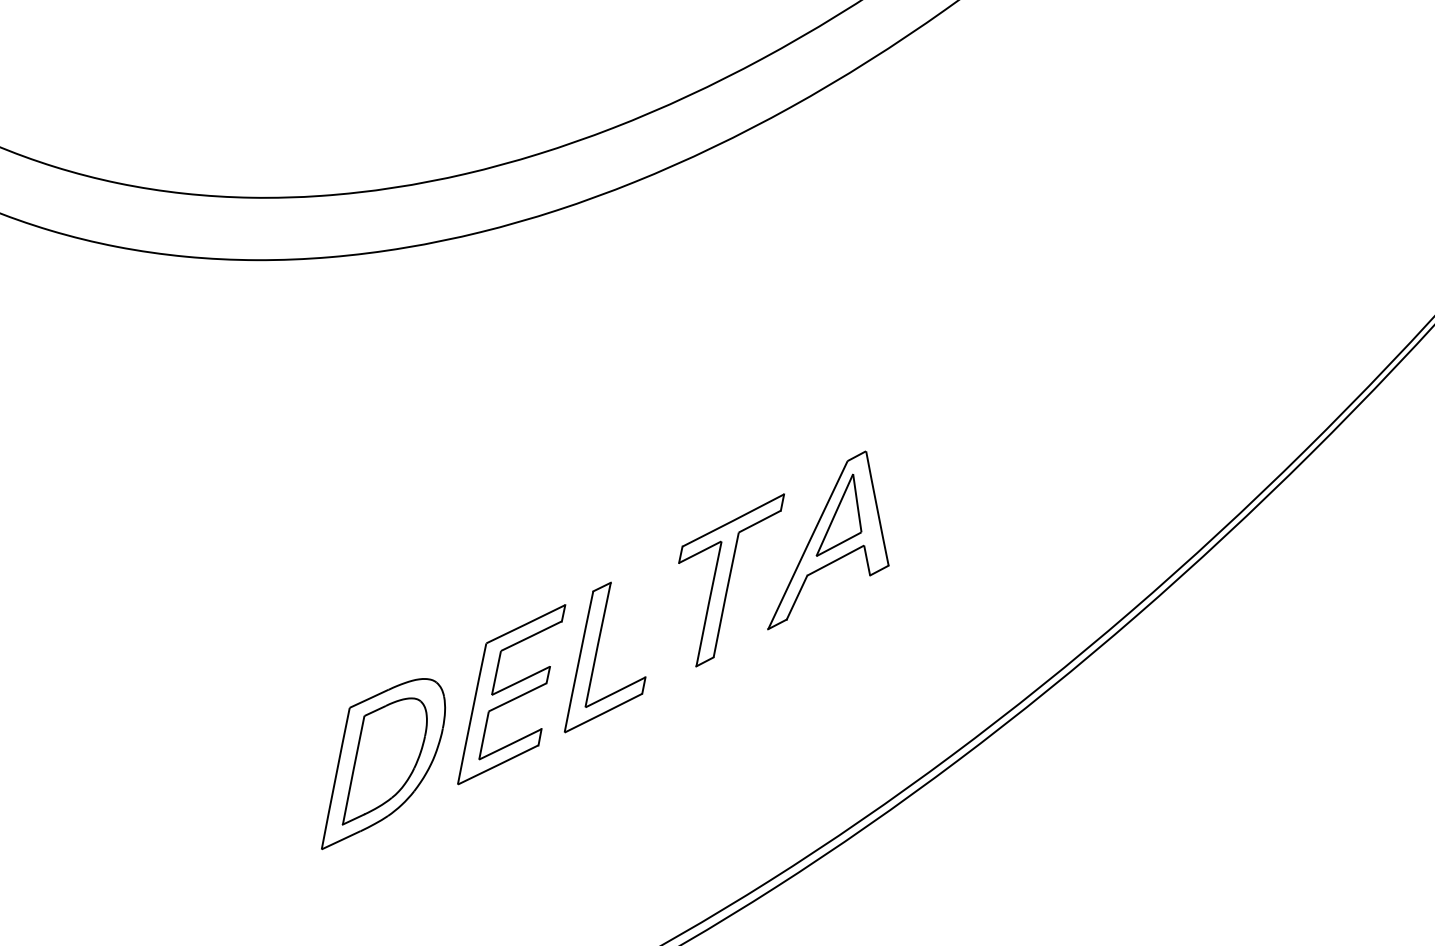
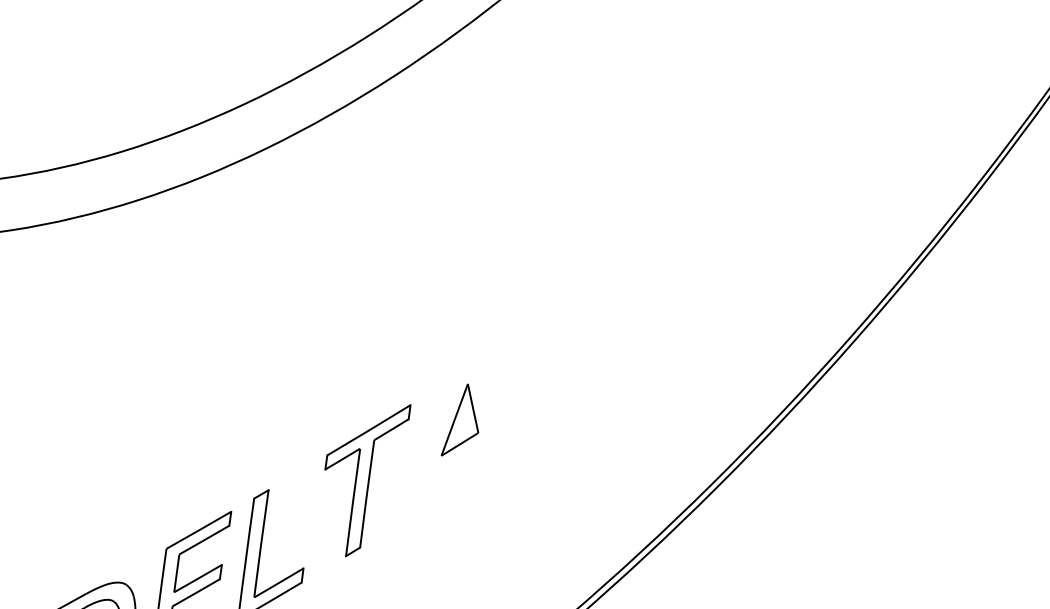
part: (828, 540) -> (450, 441), removed

